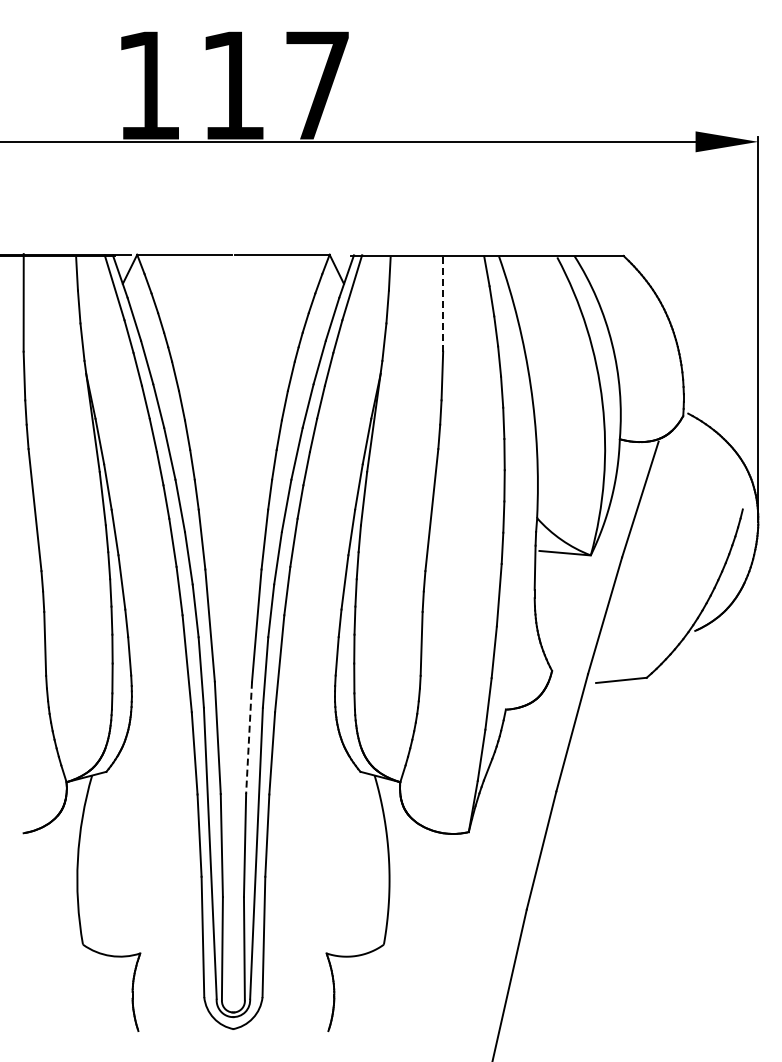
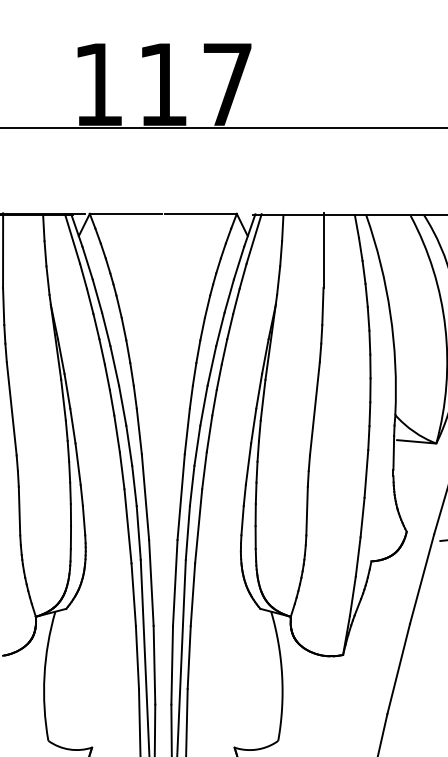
line: (443, 302) -> (323, 250), dashed -> solid
line: (249, 738) -> (175, 583), dashed -> solid

